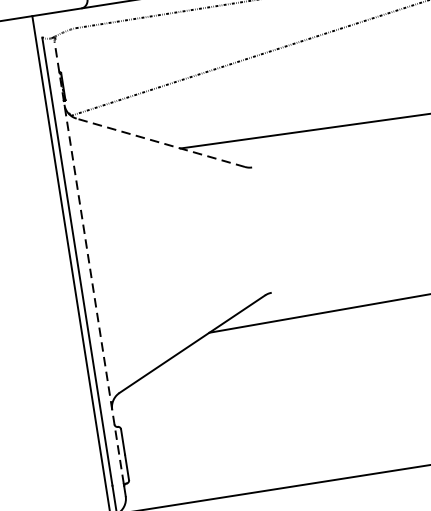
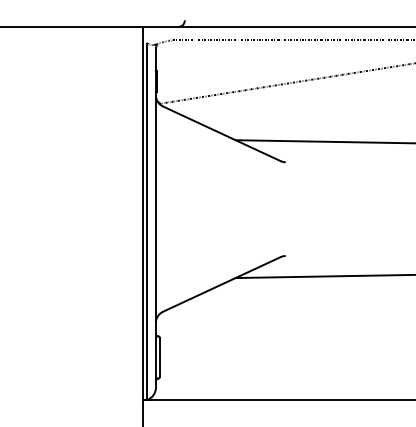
line: (160, 142) -> (221, 133), dashed -> solid
line: (88, 261) -> (155, 212), dashed -> solid

